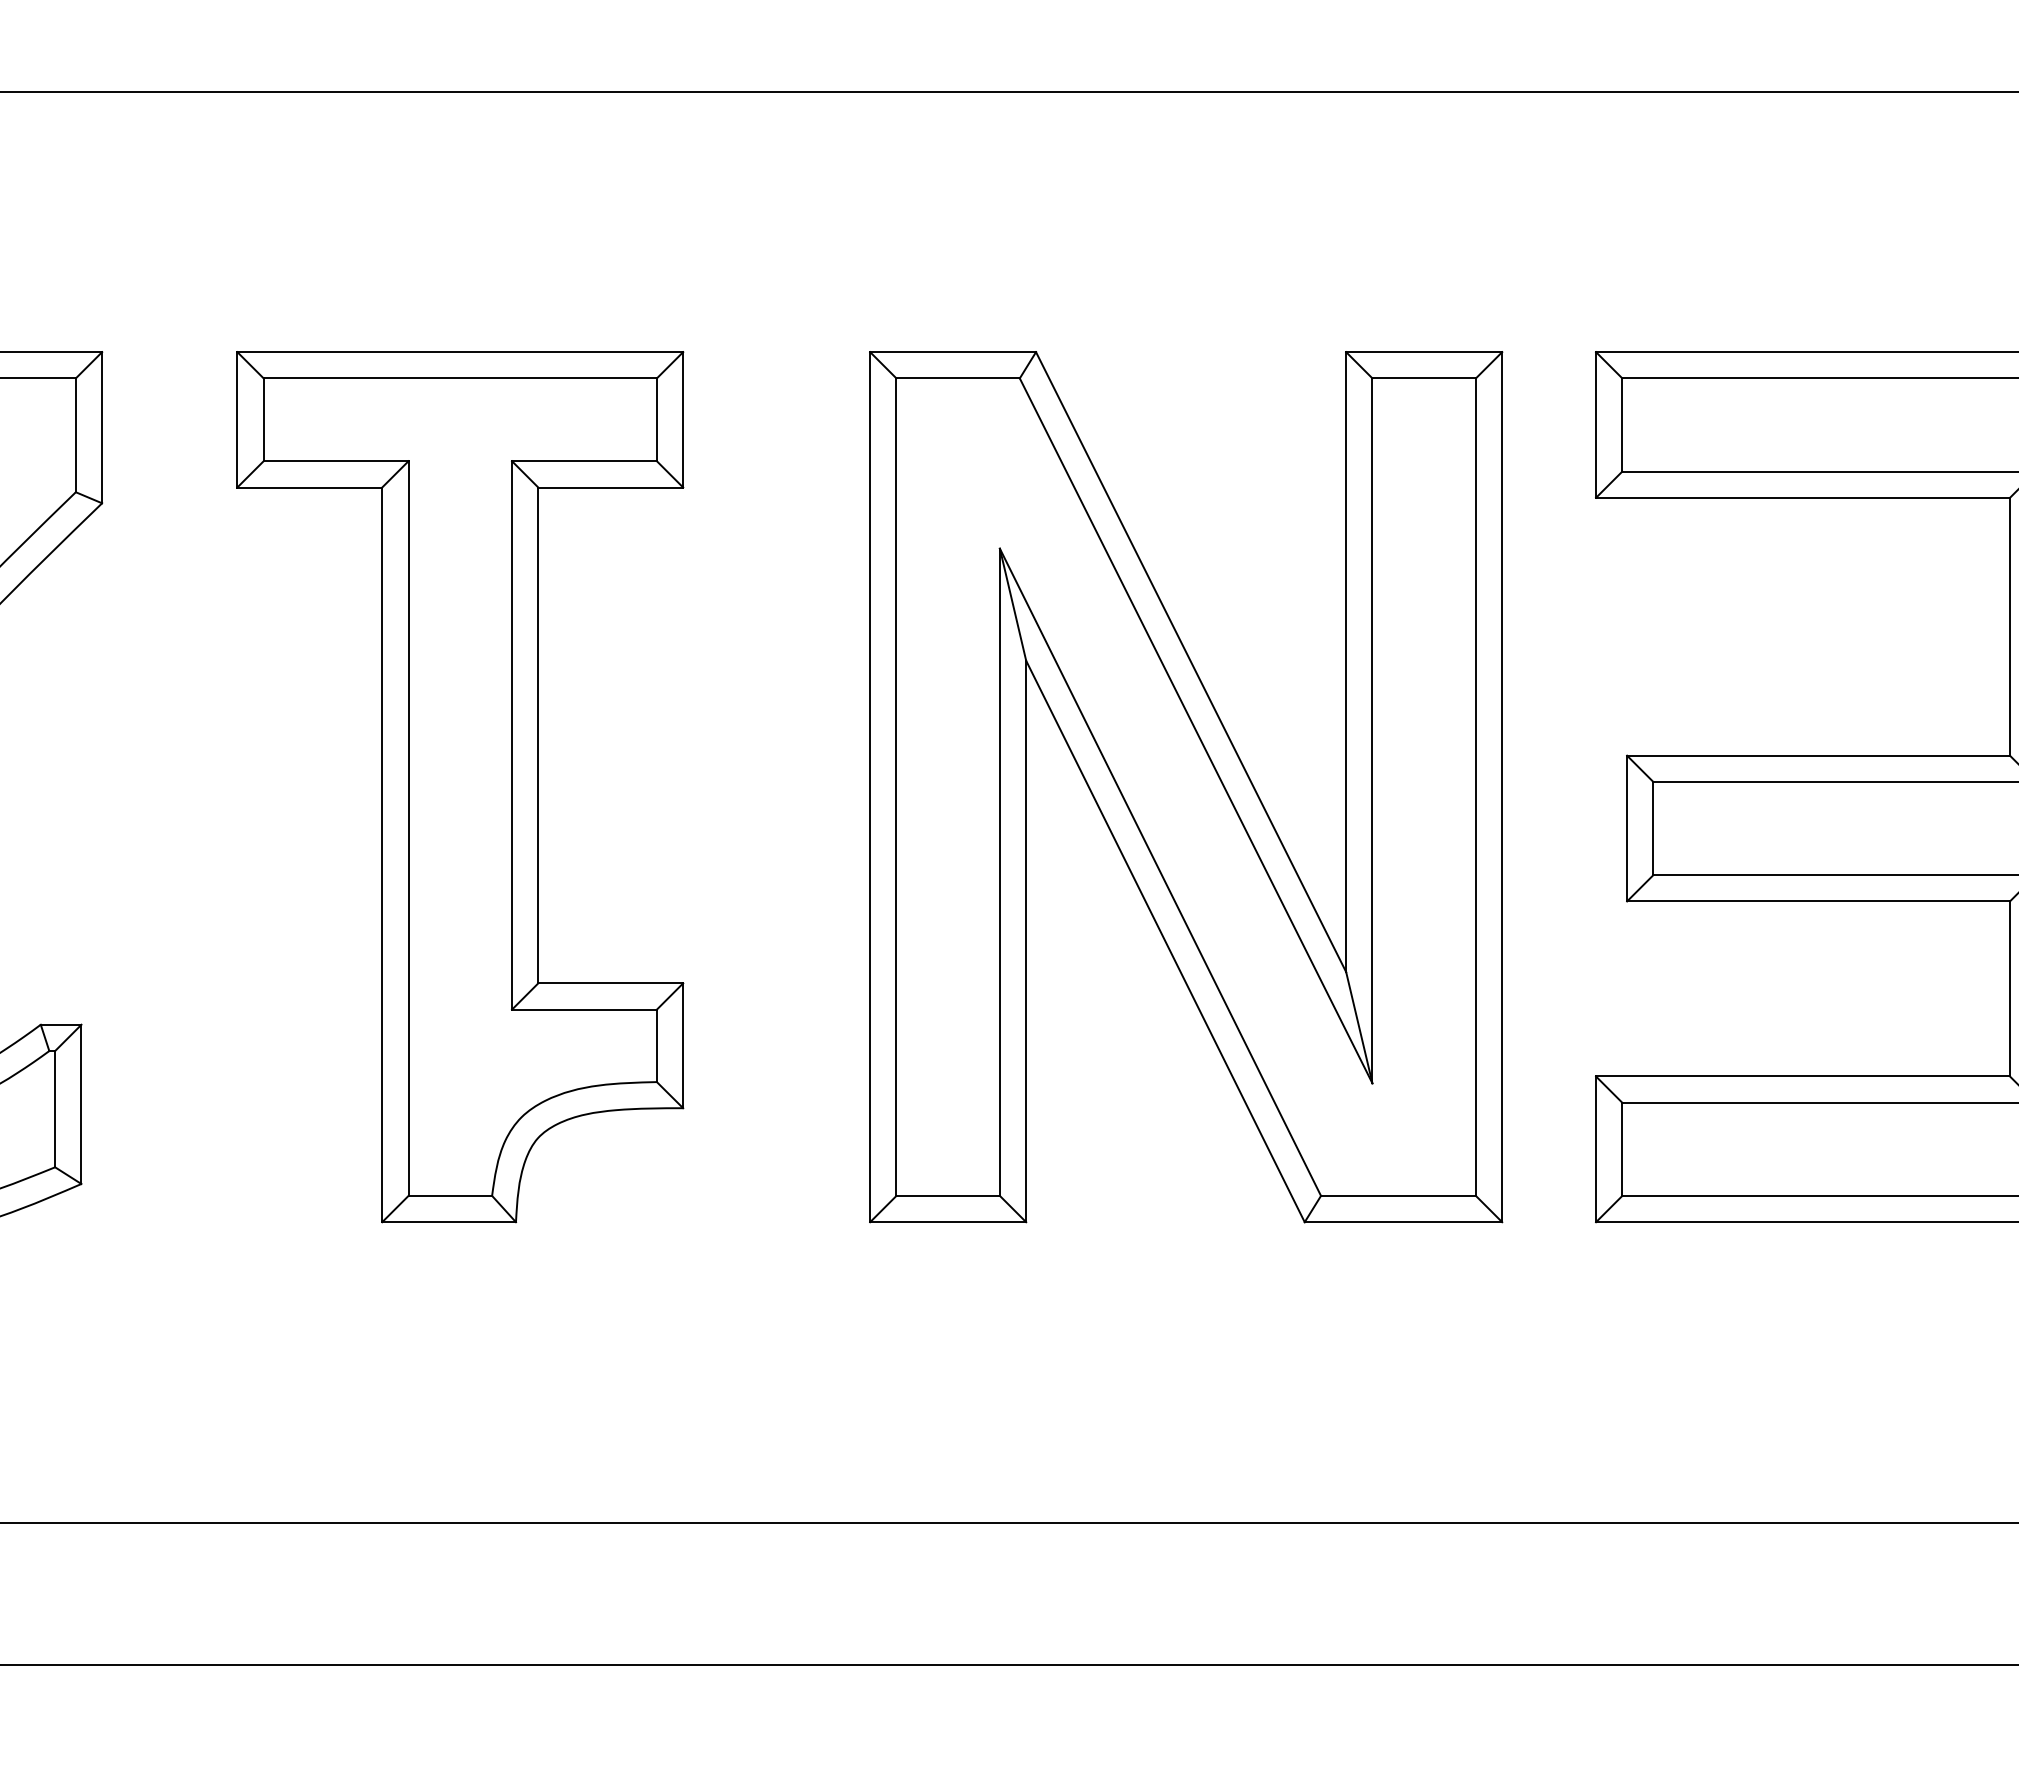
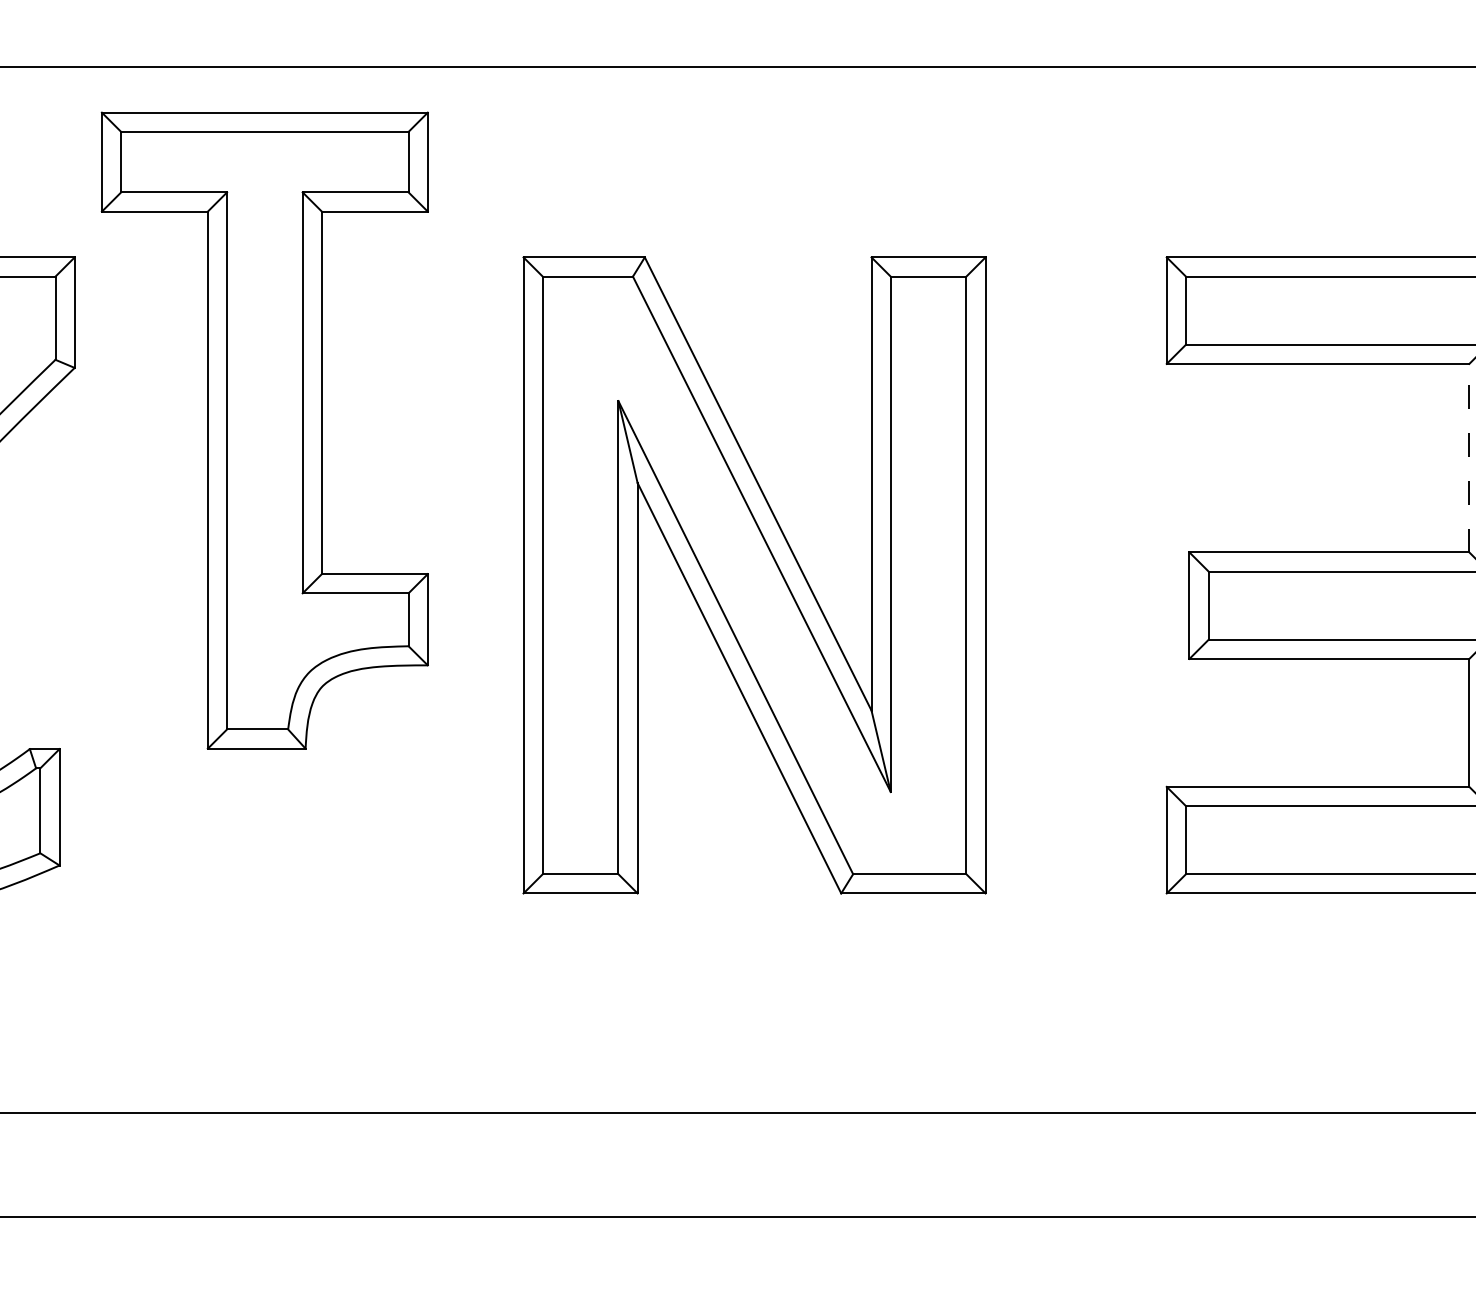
line: (2010, 626) -> (1469, 457), solid -> dashed
part: (460, 787) -> (265, 430), moved
part: (1186, 787) -> (754, 575), moved

